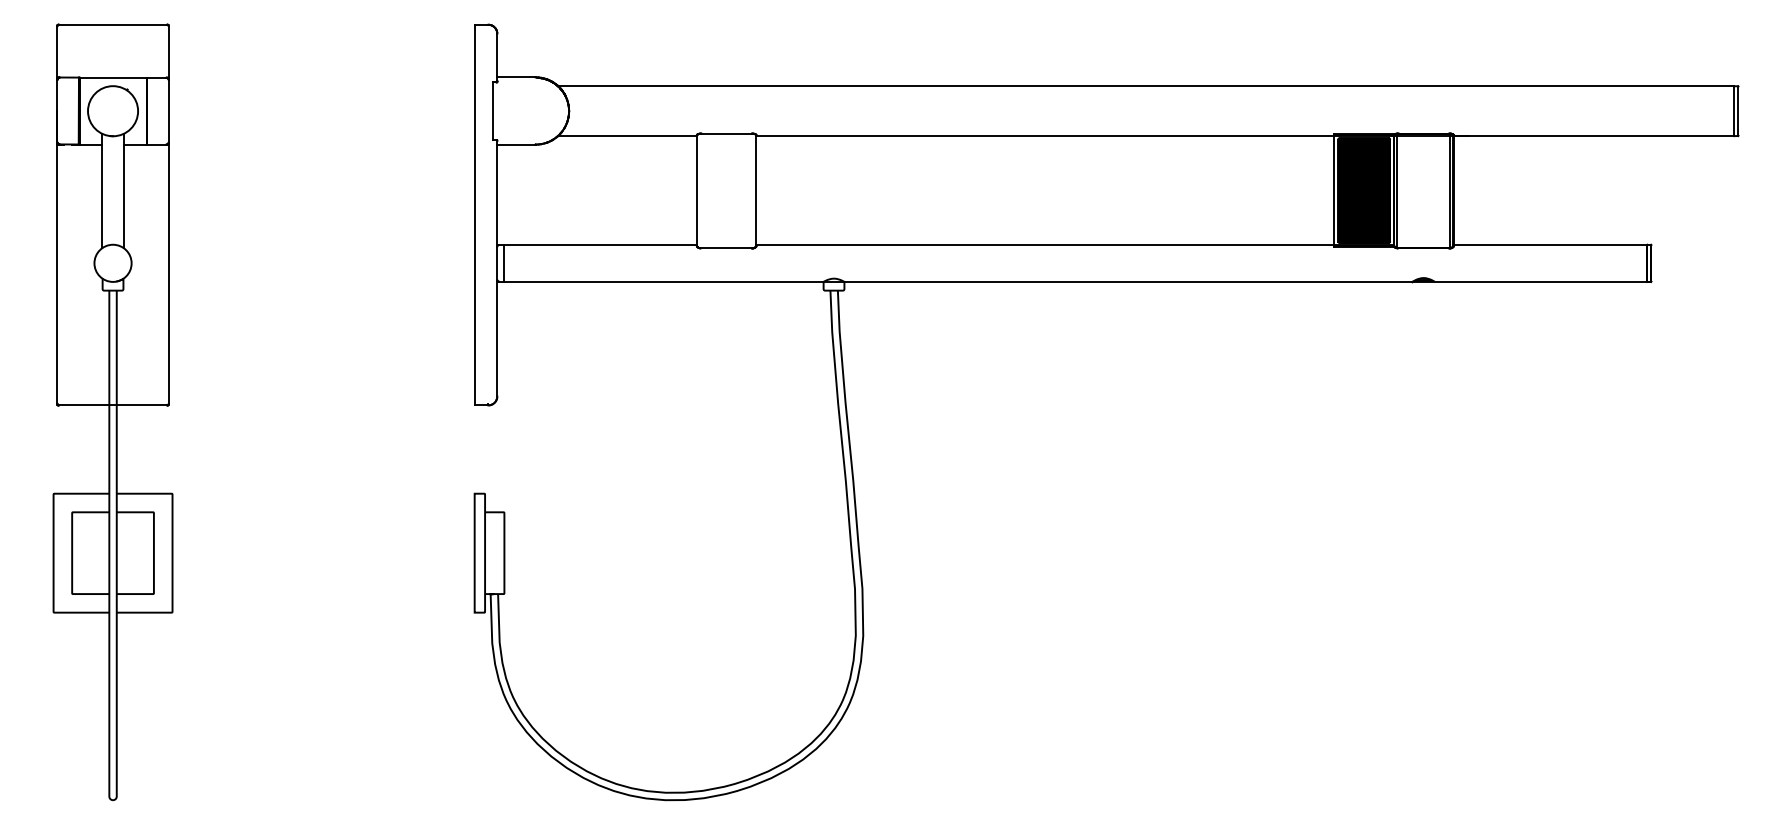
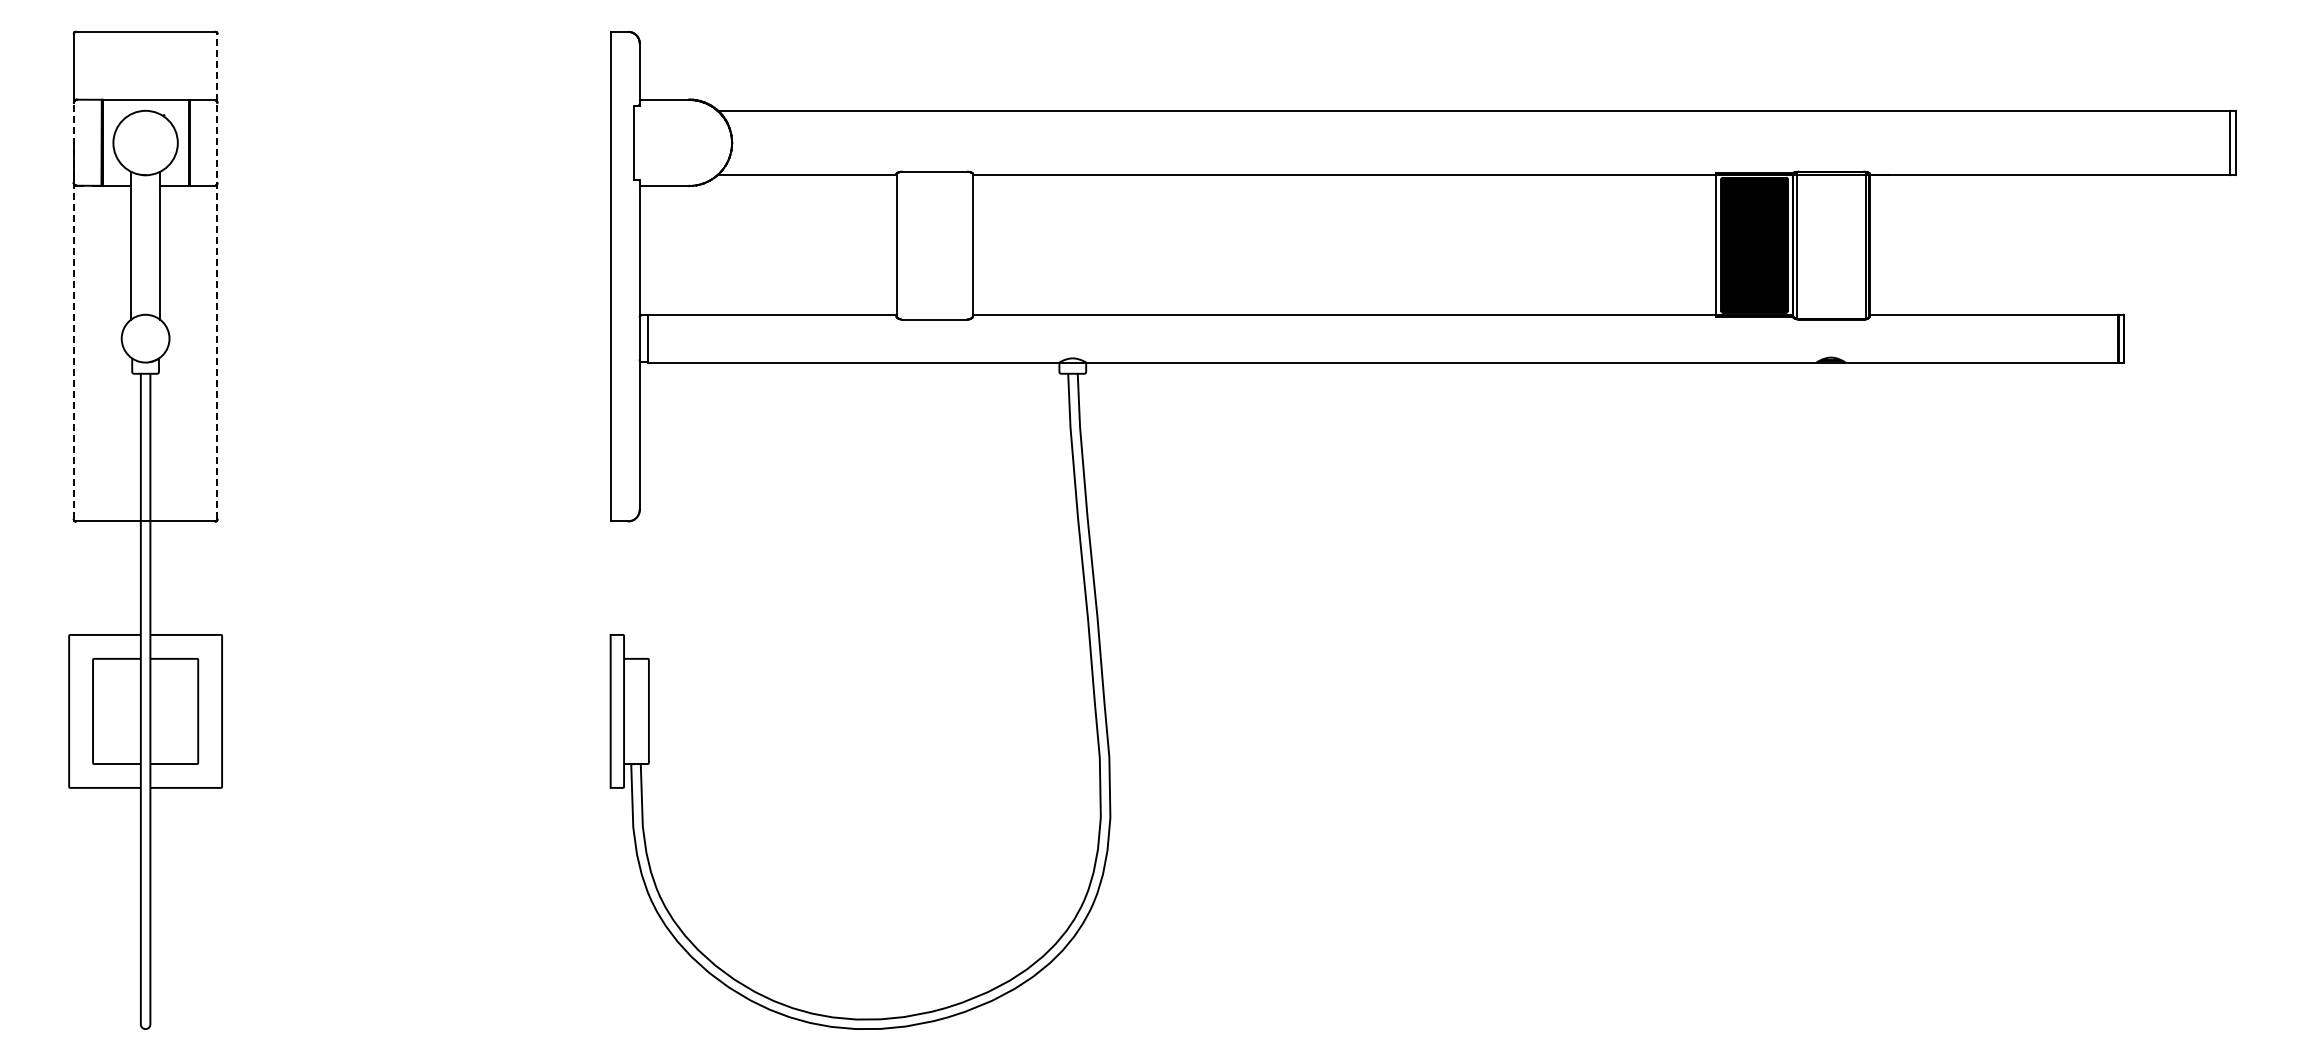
line: (168, 214) -> (217, 276), solid -> dashed
line: (56, 241) -> (73, 310), solid -> dashed

